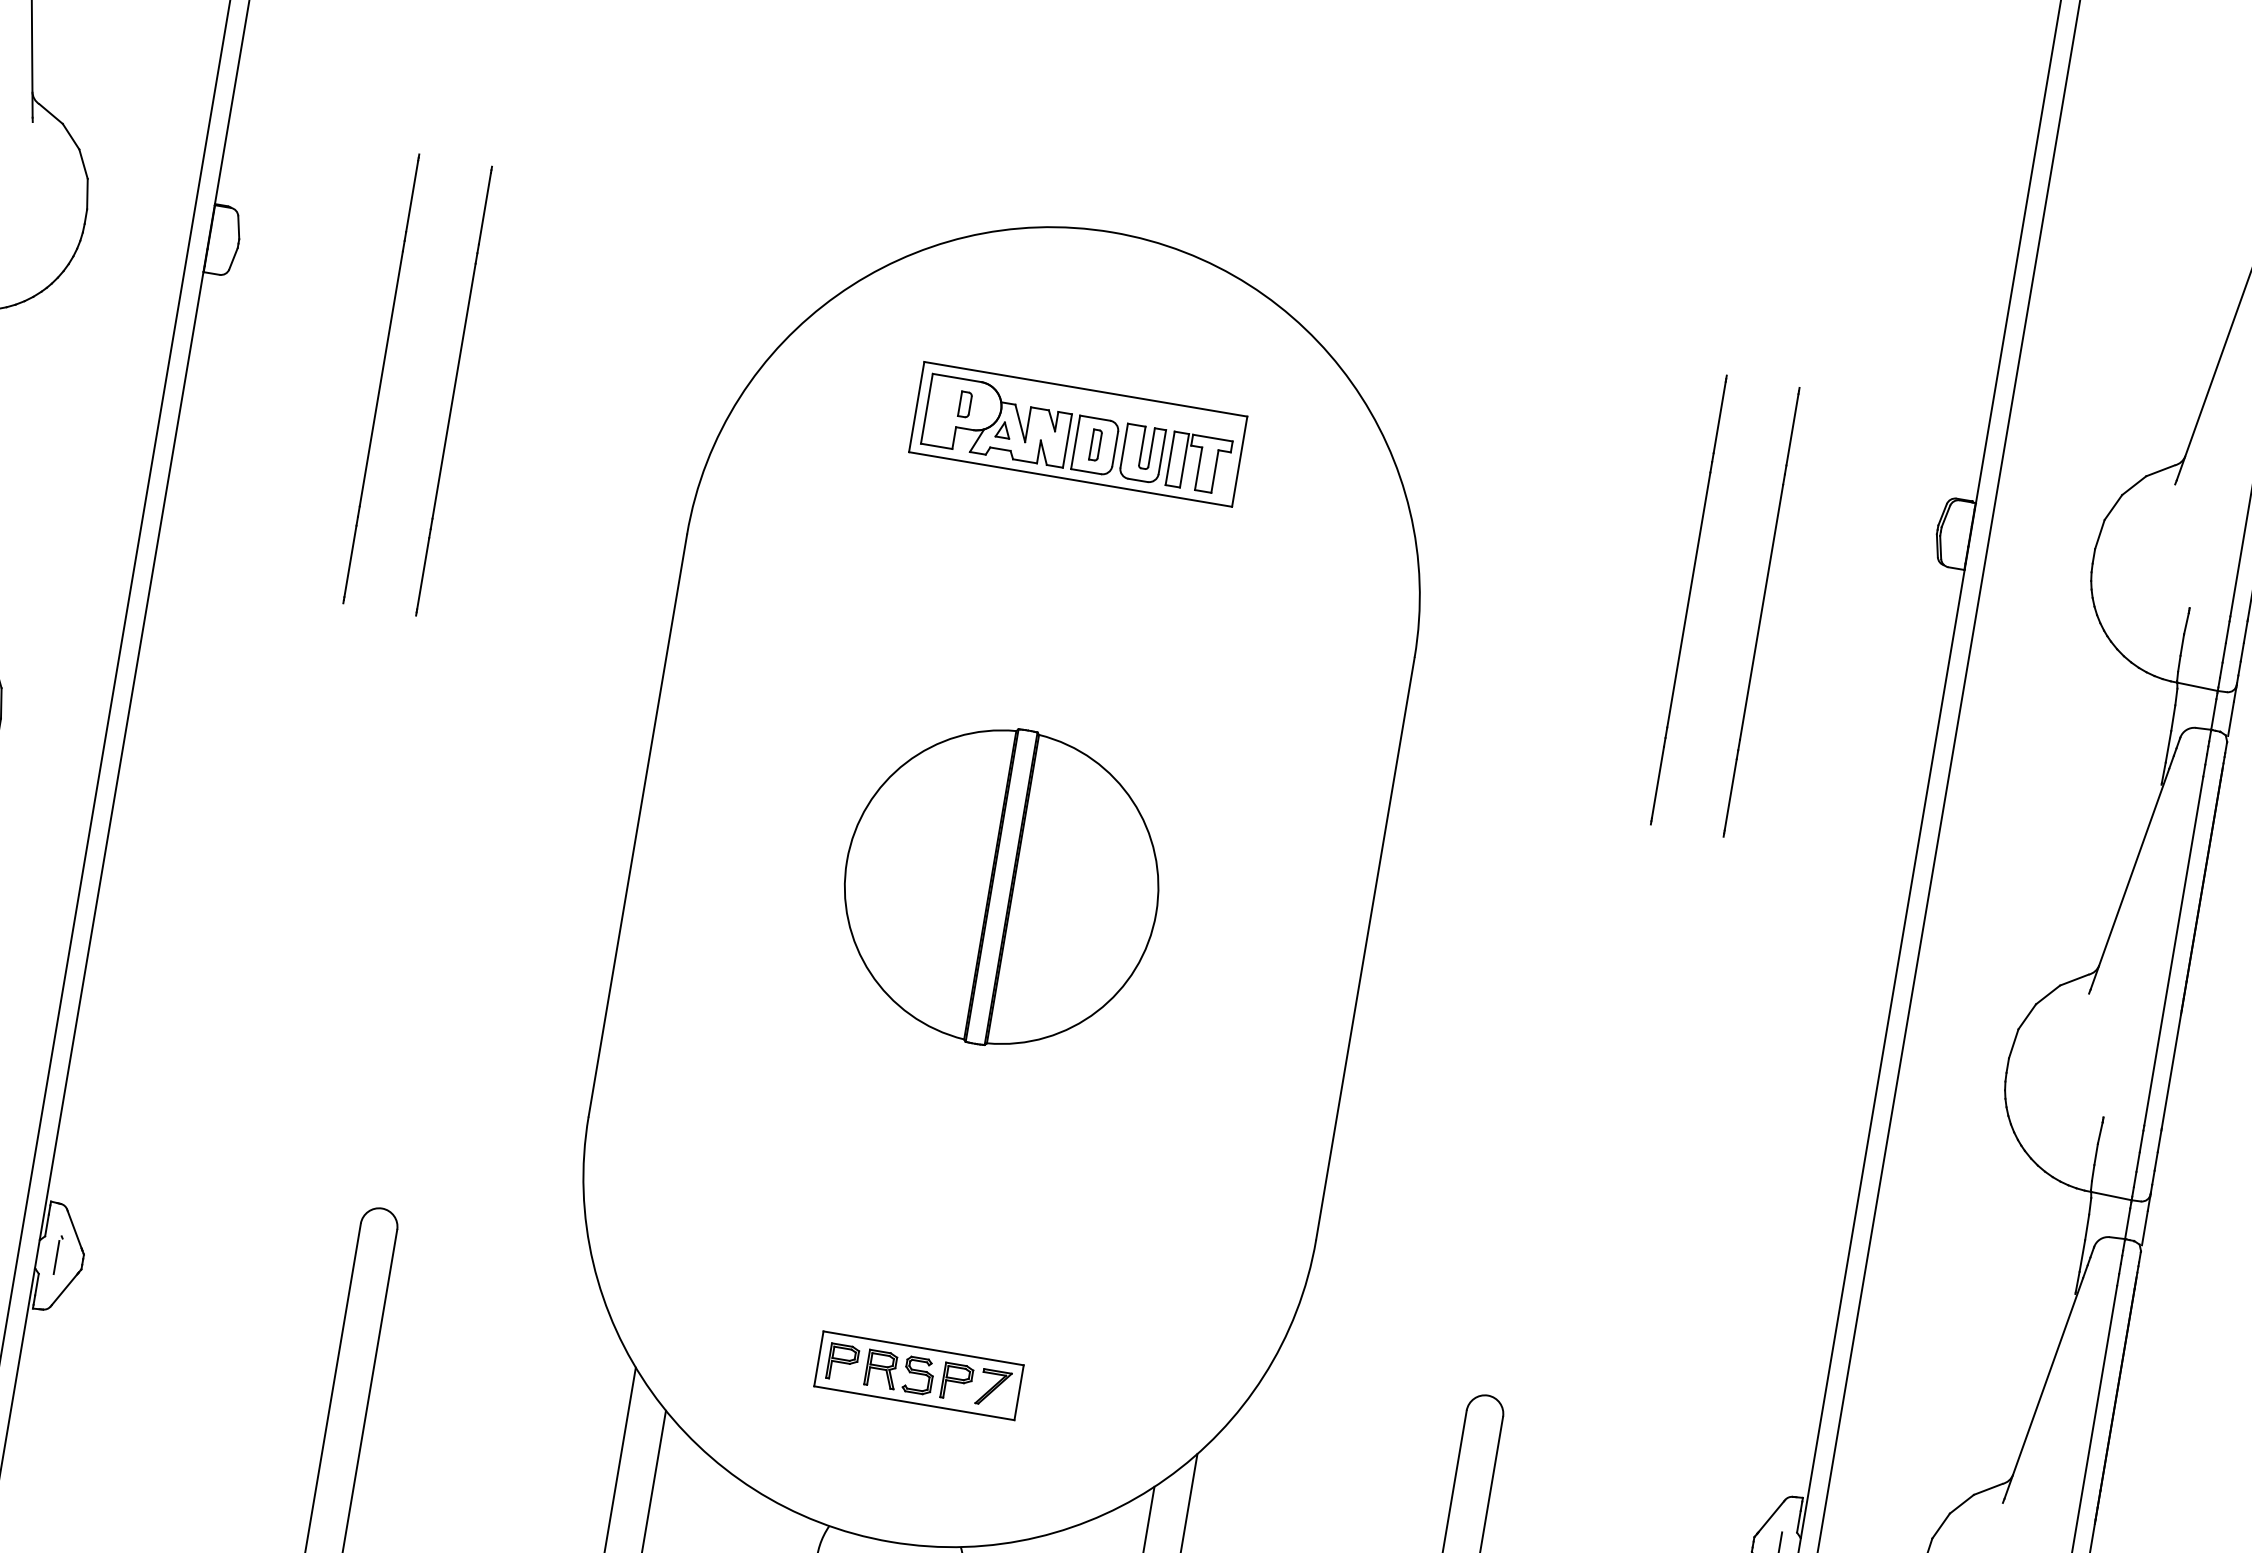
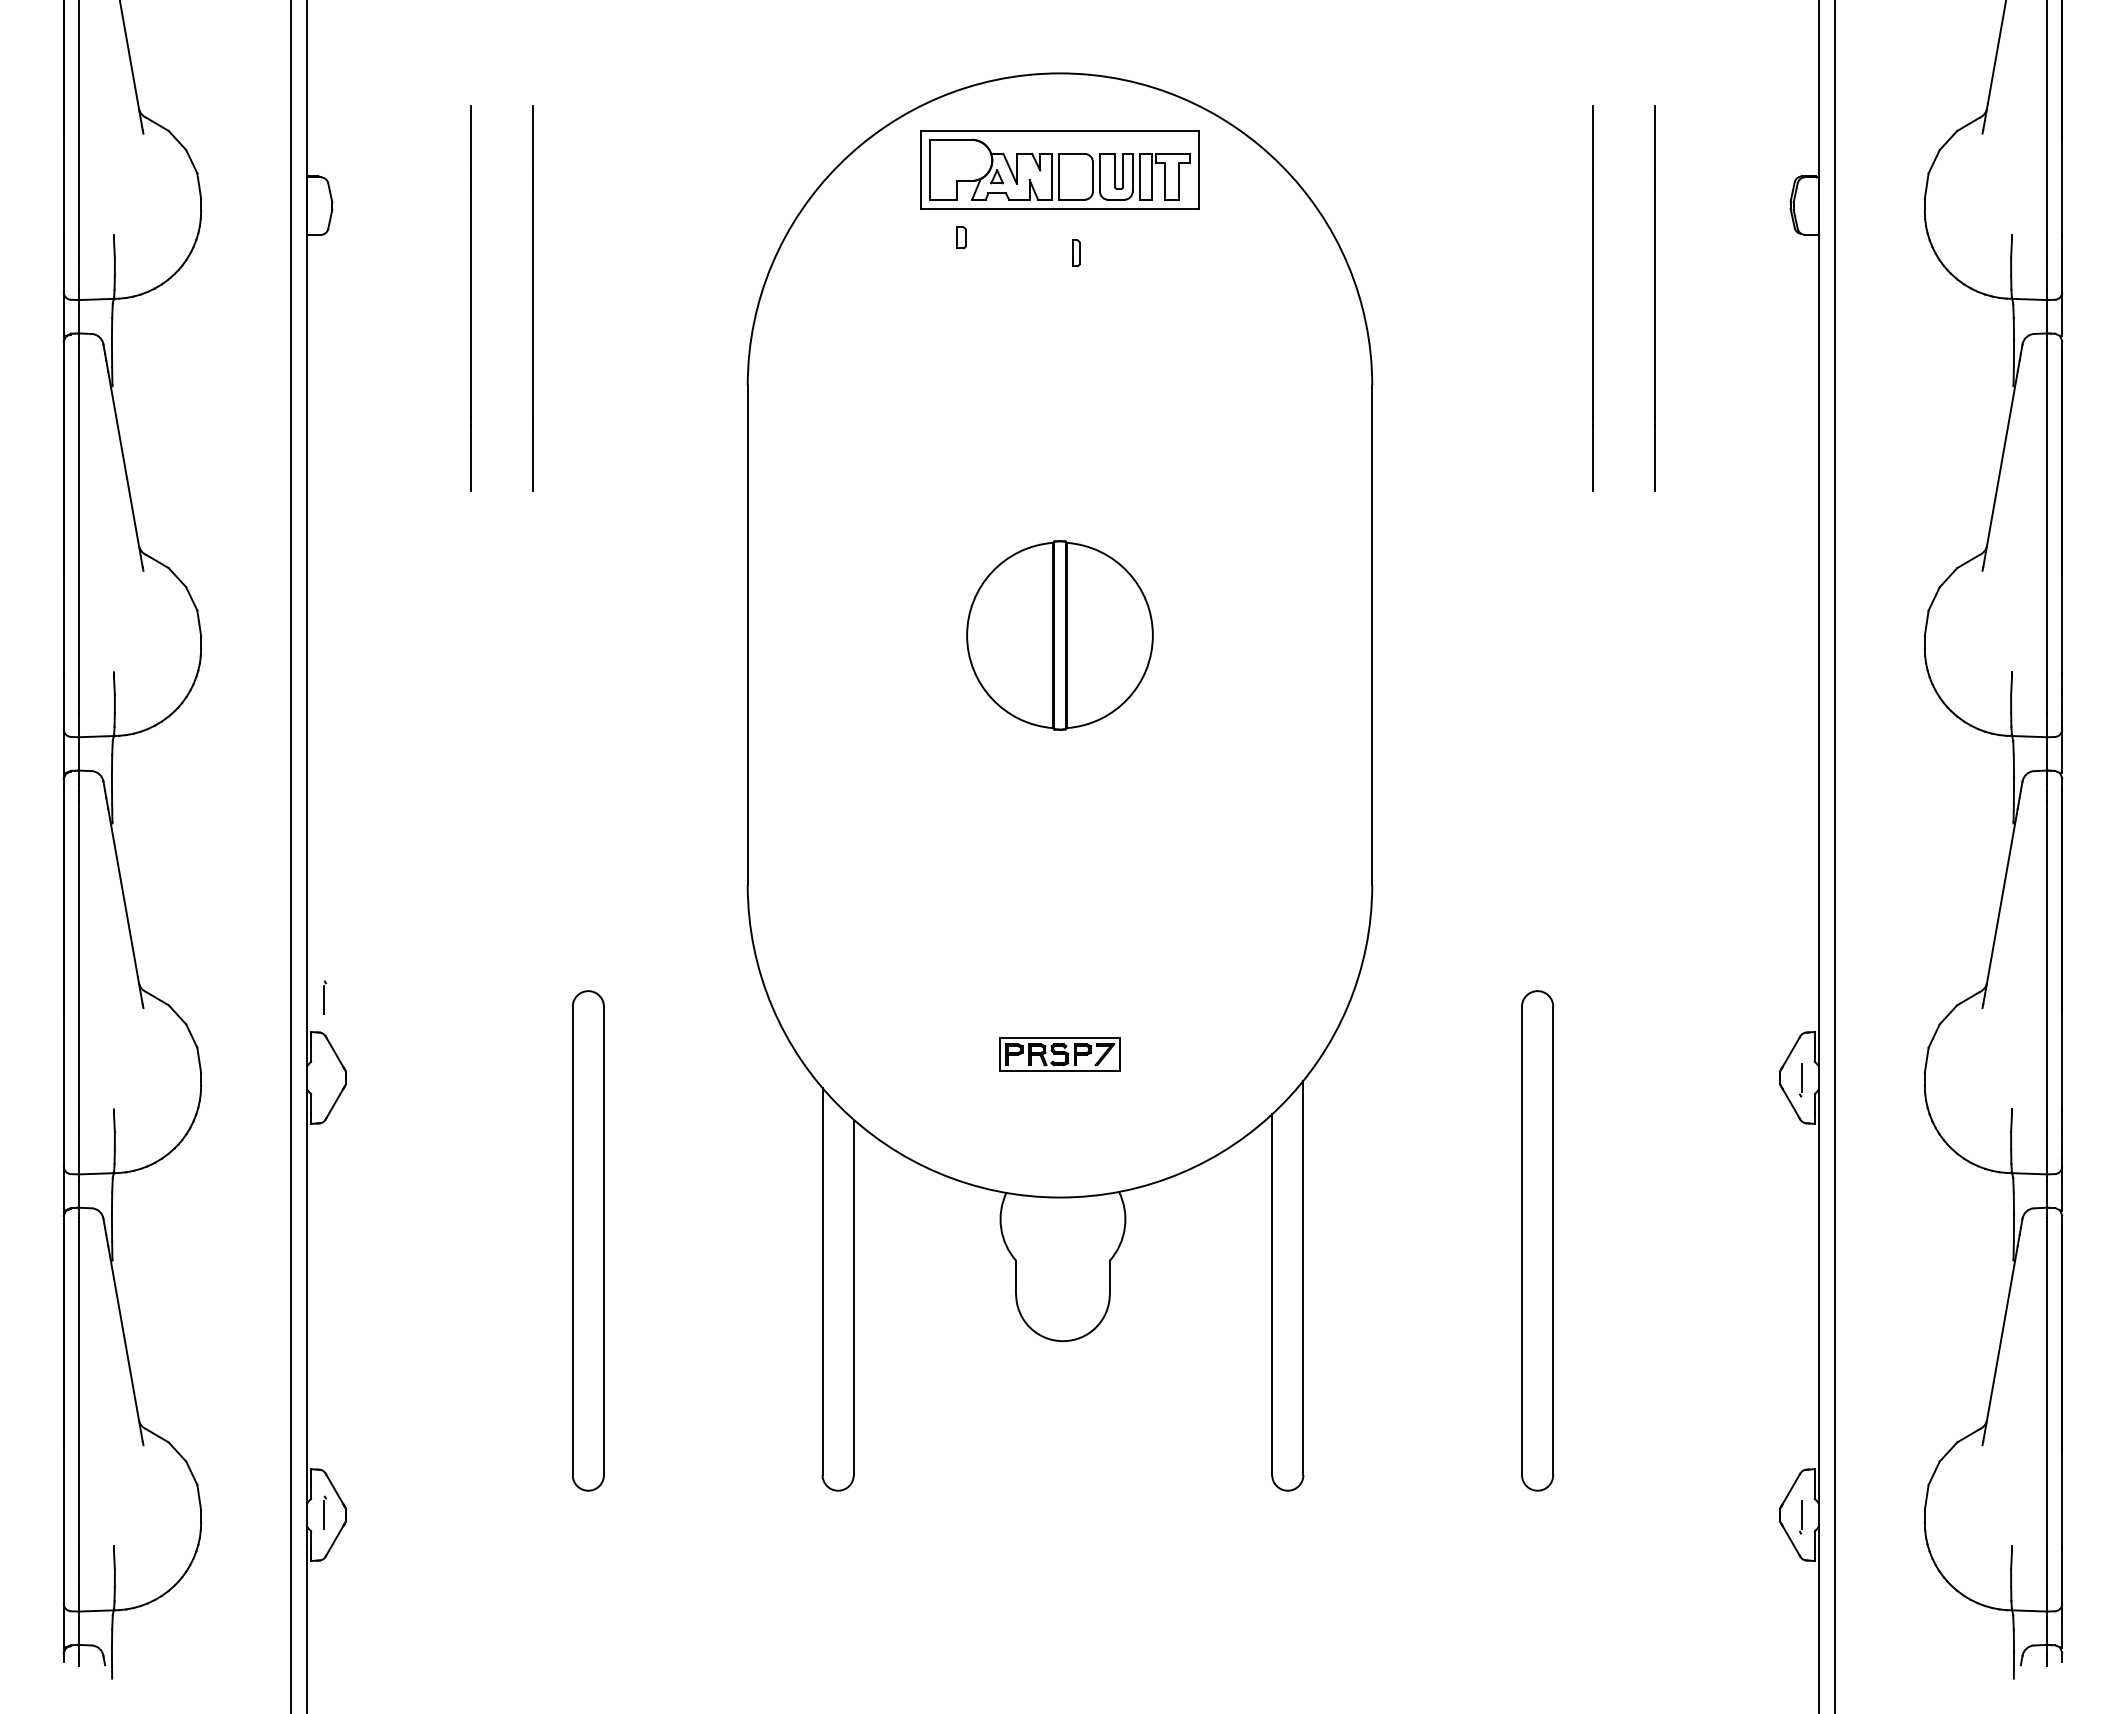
part: (1077, 433) -> (1059, 169), moved
part: (1001, 887) -> (1059, 635), size x0.7
part: (58, 1254) -> (324, 997), moved
part: (918, 1375) -> (1059, 1054), size x0.7

